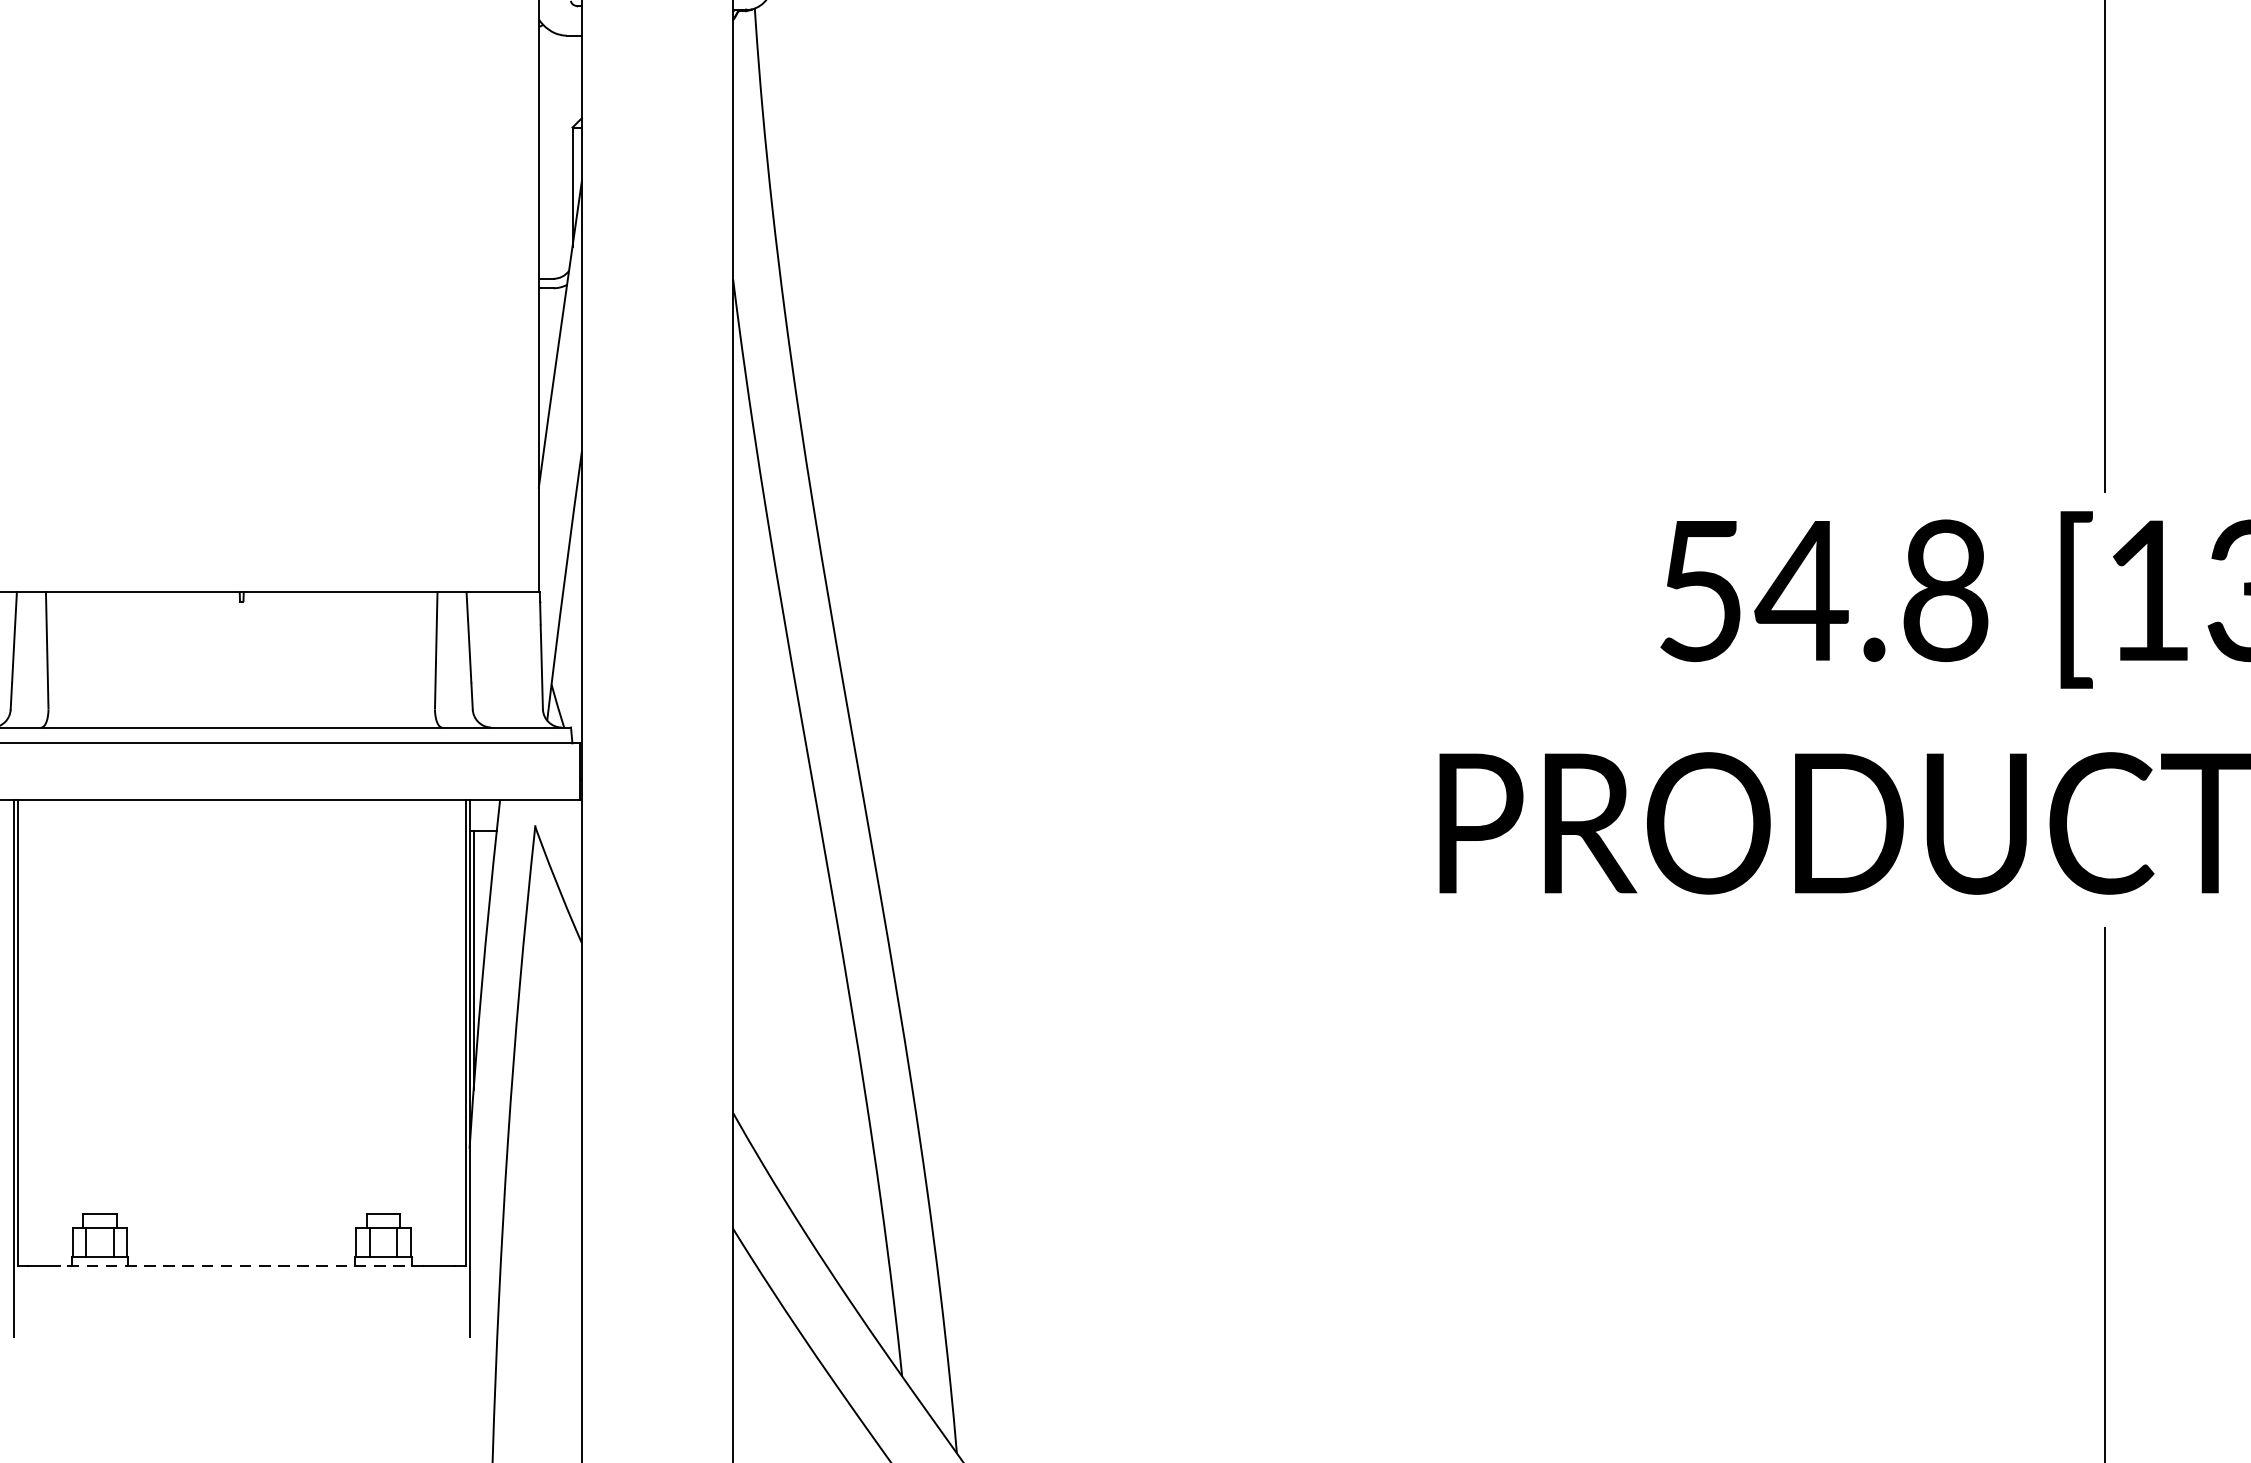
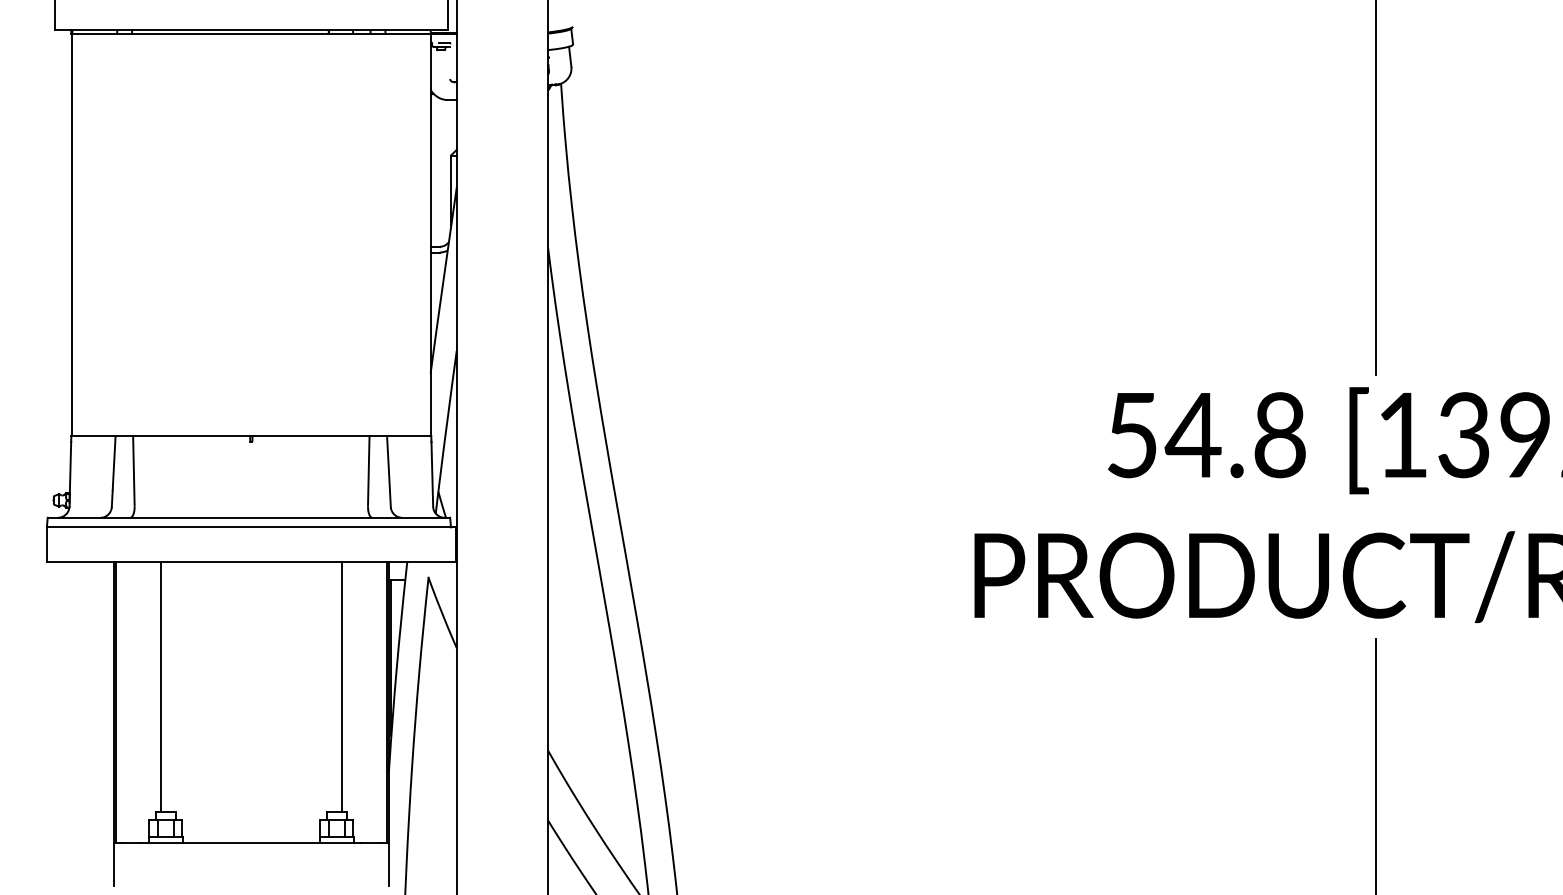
line: (91, 1007) -> (160, 686), added
line: (392, 1007) -> (342, 686), added
line: (242, 1265) -> (251, 842), dashed -> solid

